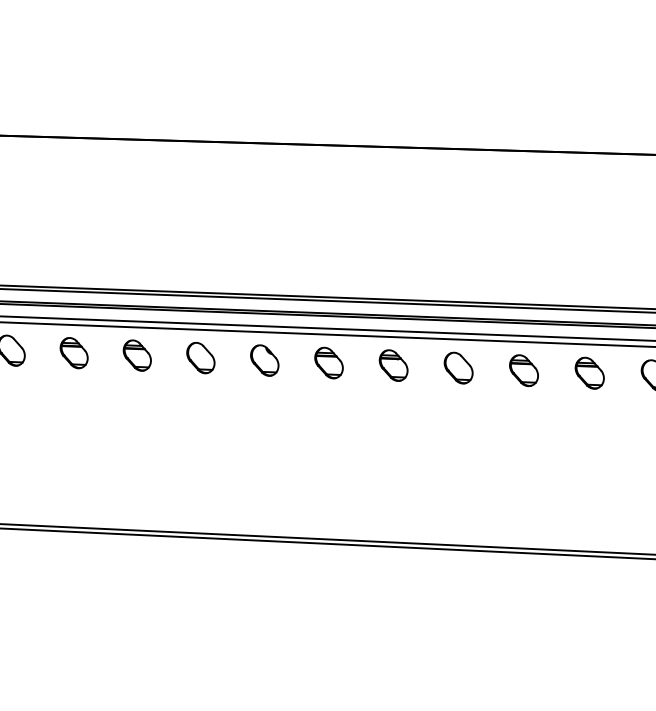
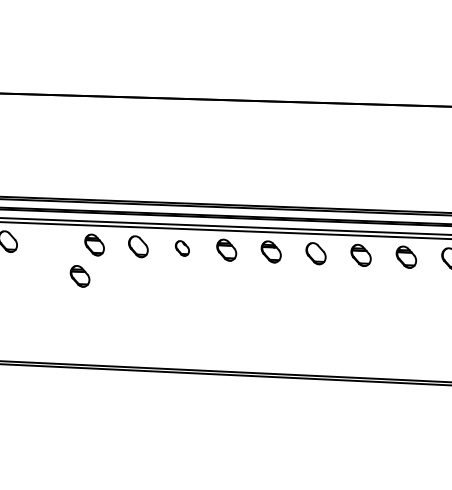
part: (73, 353) -> (79, 276), moved
part: (264, 360) -> (182, 248), size x0.7

